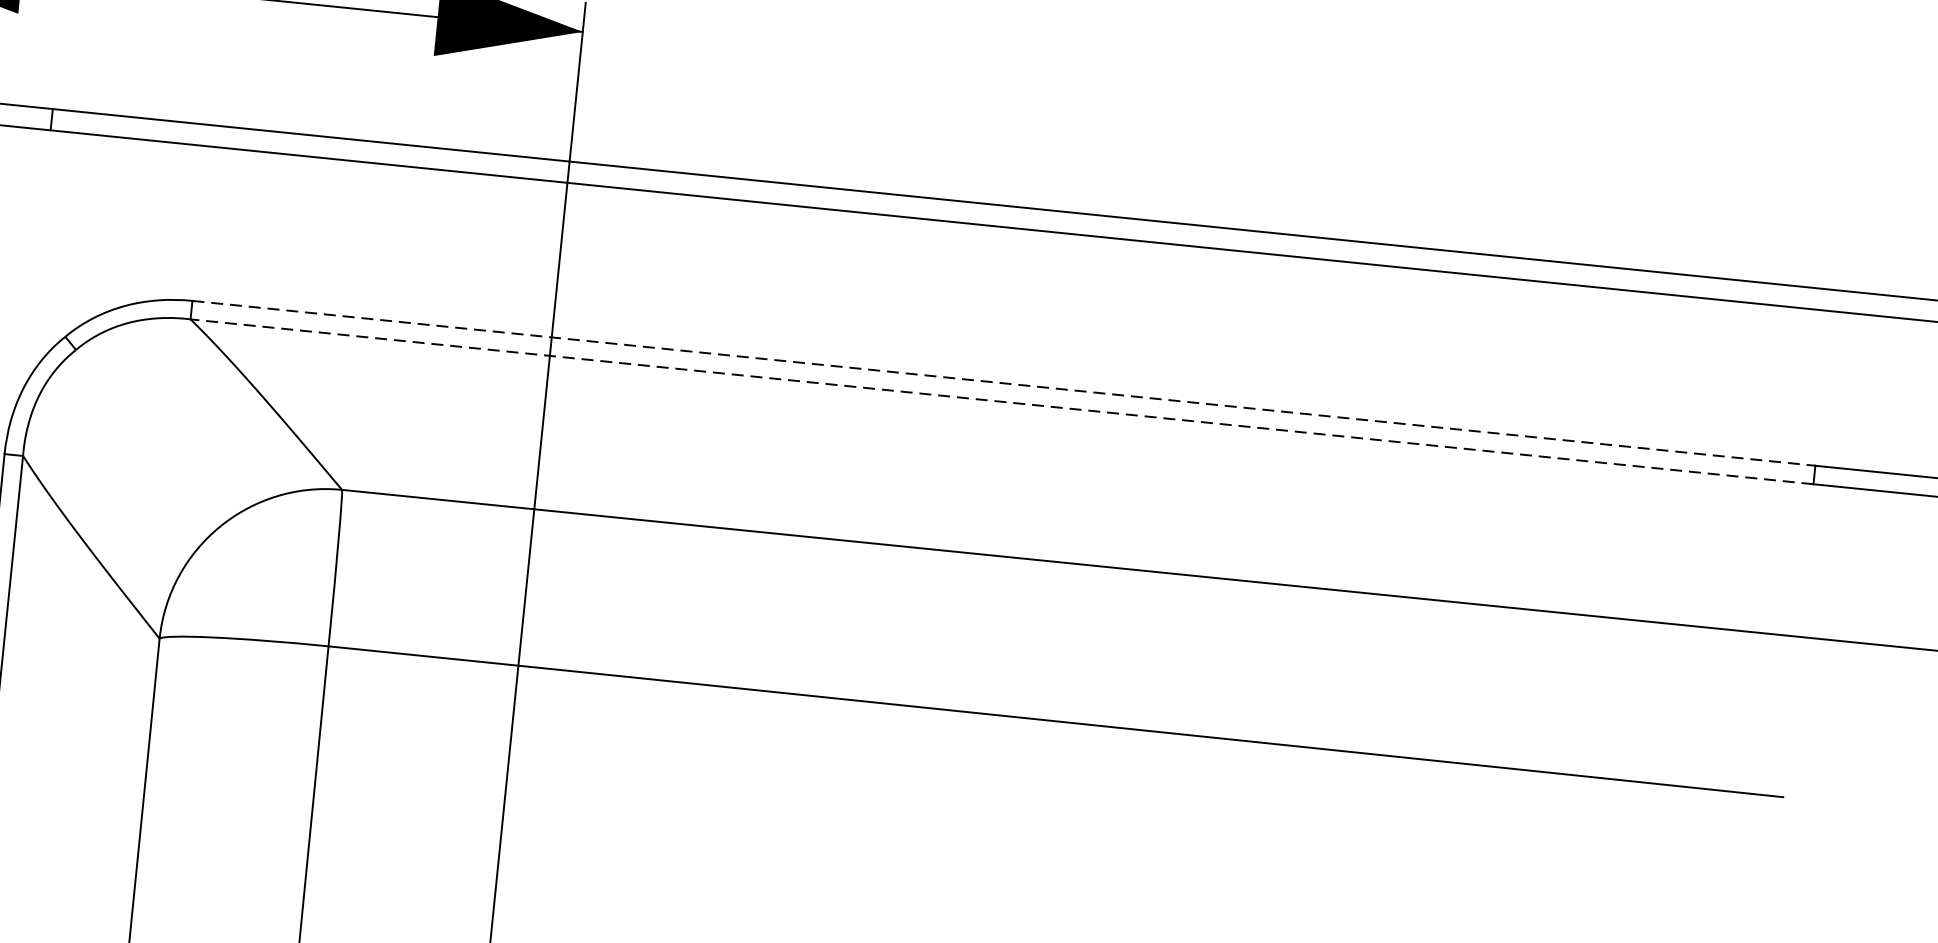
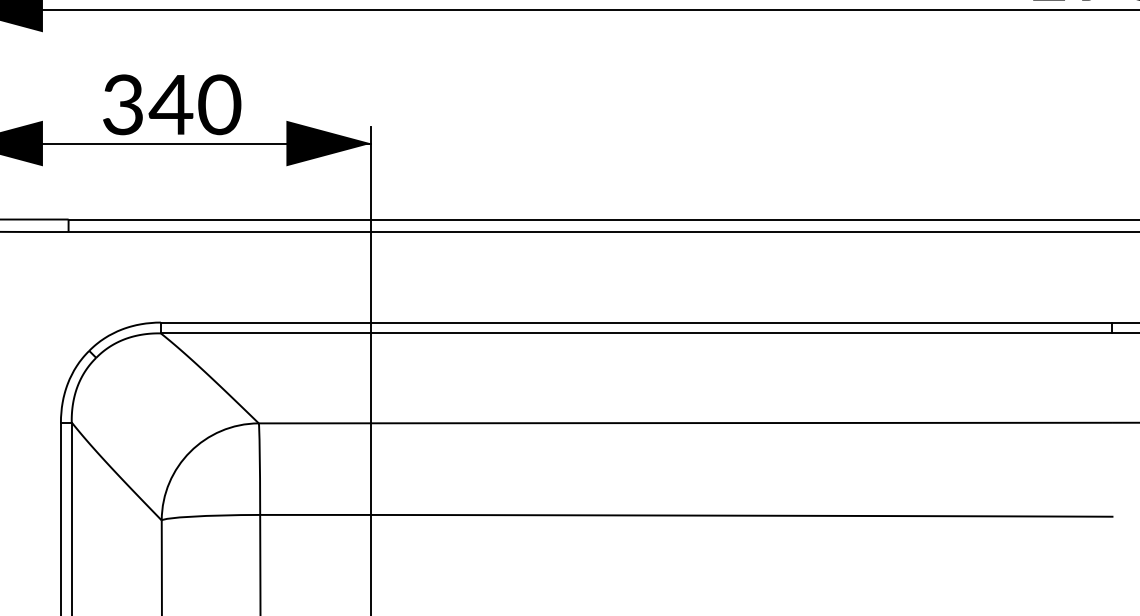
line: (1004, 383) -> (636, 322), dashed -> solid
line: (1002, 401) -> (636, 333), dashed -> solid

